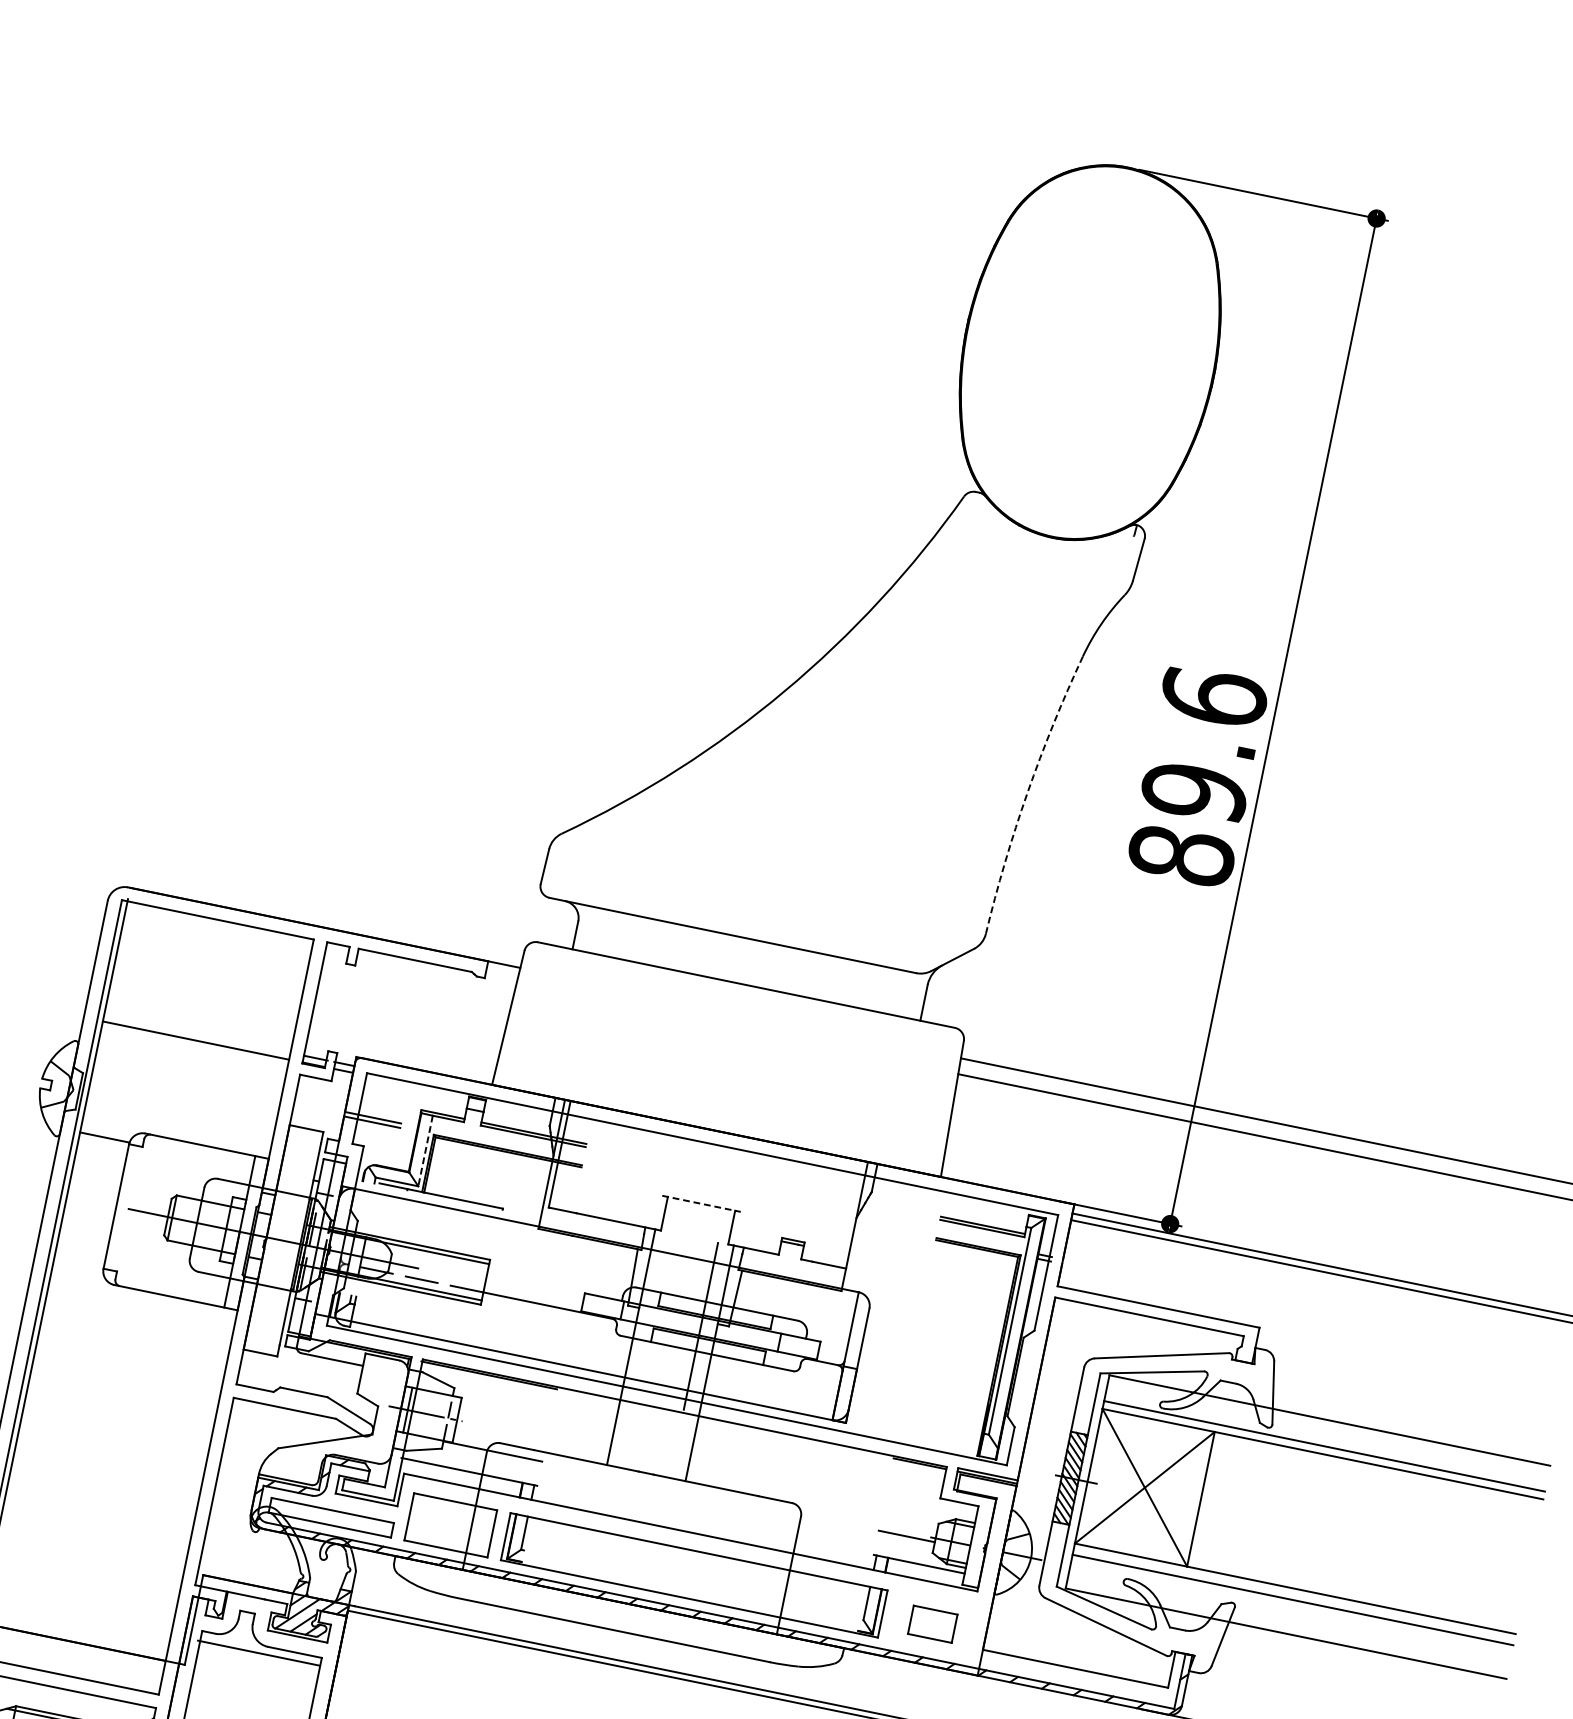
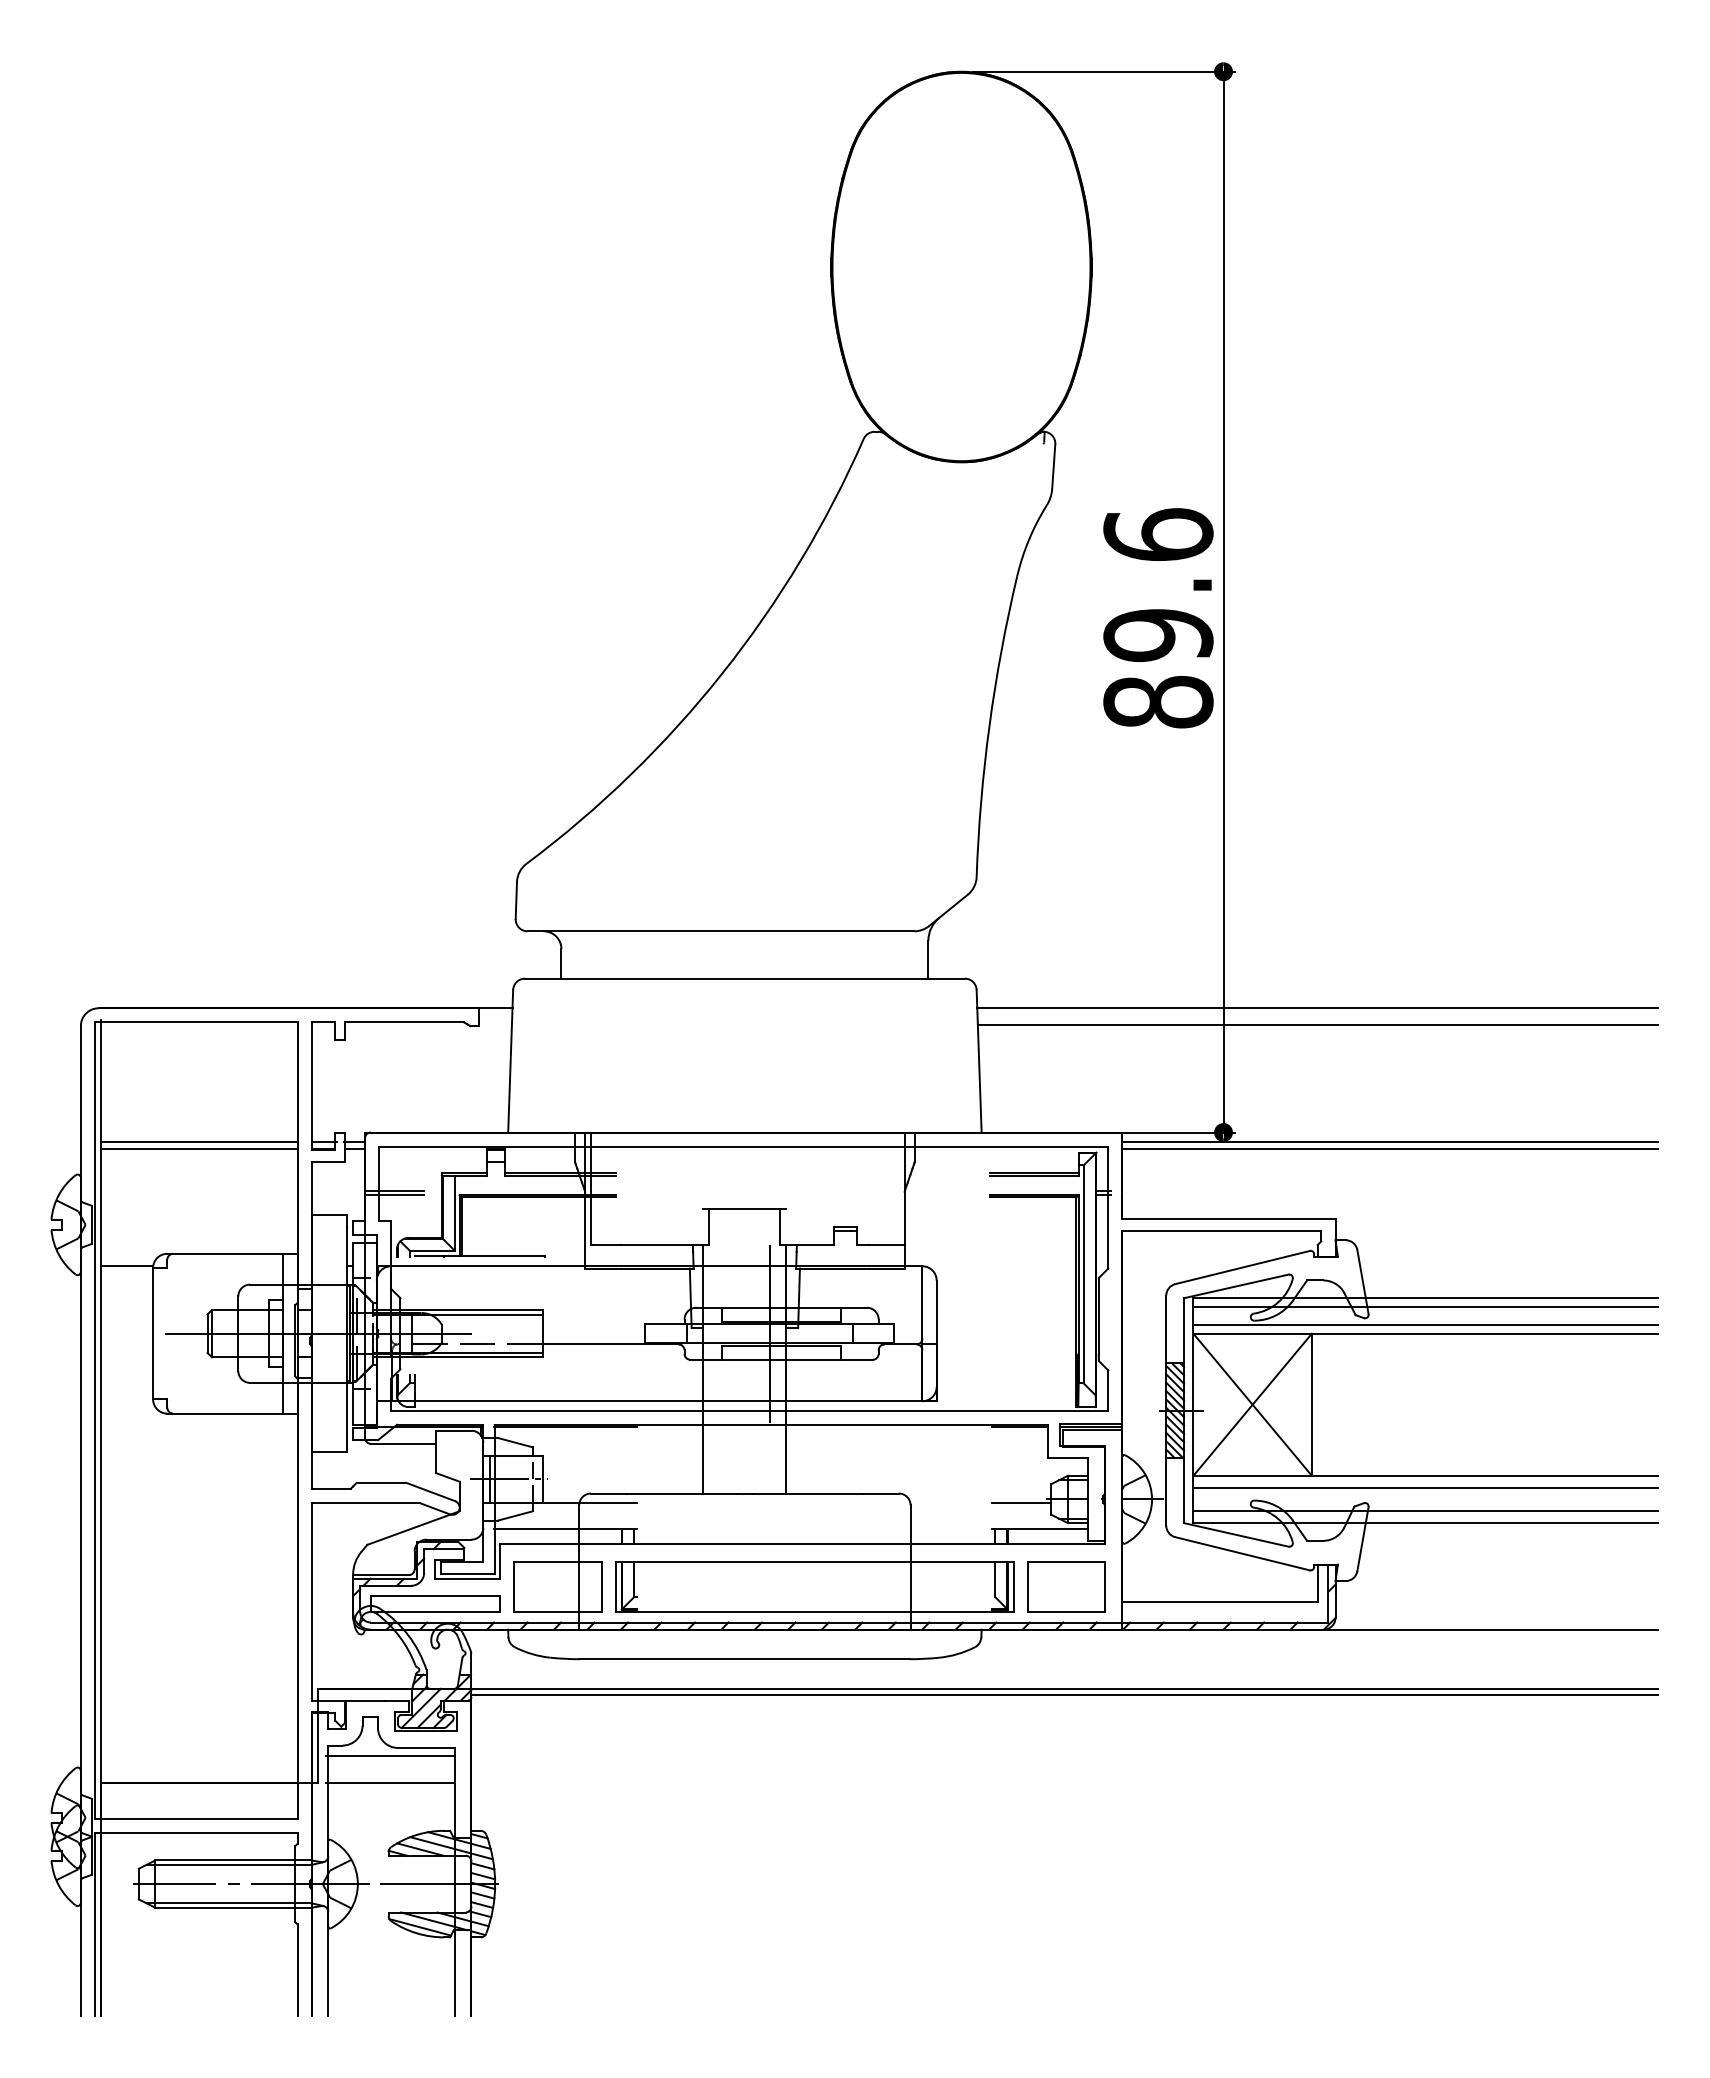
text: (1197, 776) -> (1158, 618), moved
arc: (1027, 792) -> (989, 725), dashed -> solid
line: (197, 1034) -> (199, 1142), added
line: (425, 1151) -> (454, 1213), dashed -> solid
line: (702, 1204) -> (745, 1209), dashed -> solid
line: (1327, 1428) -> (1425, 1306), added
line: (1287, 1622) -> (1425, 1511), added
part: (933, 1623) -> (1066, 1586), size x1.67
line: (252, 1678) -> (389, 1783), added

